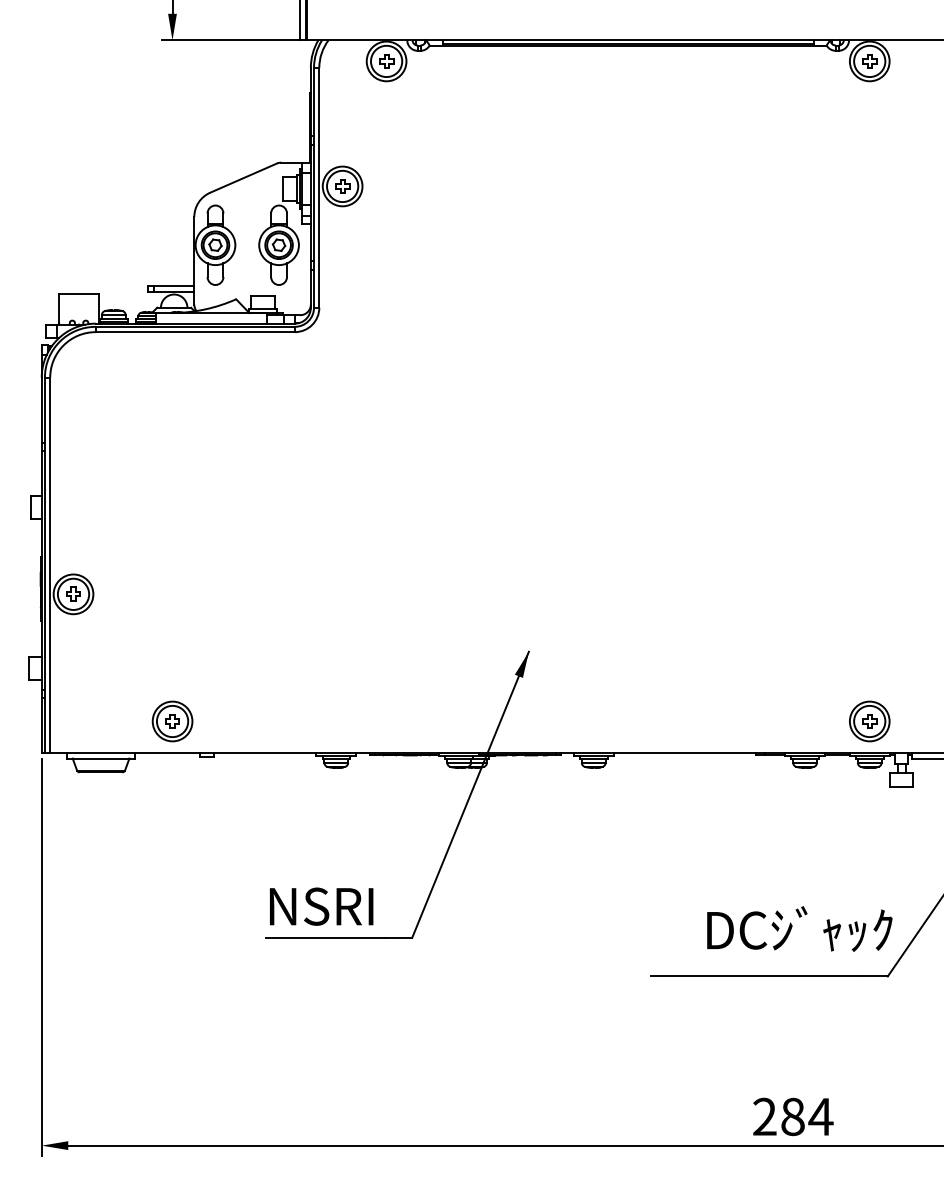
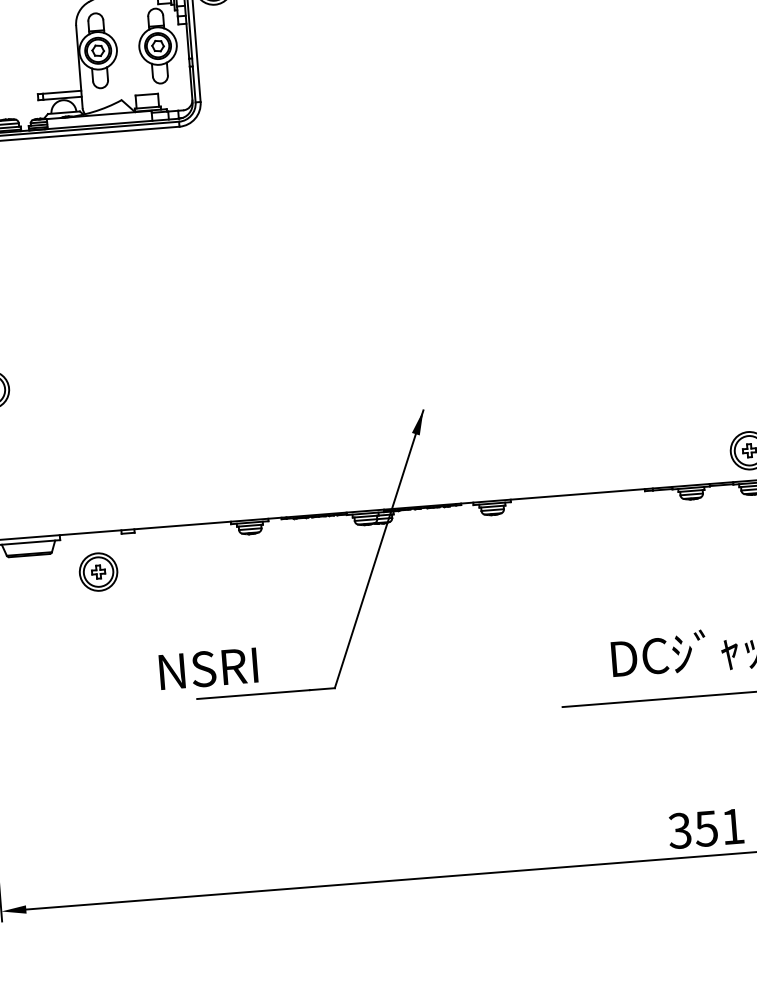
part: (172, 721) -> (98, 572), moved
text: (321, 906) -> (208, 668), moved
text: (792, 1116) -> (706, 828), 284 -> 351

